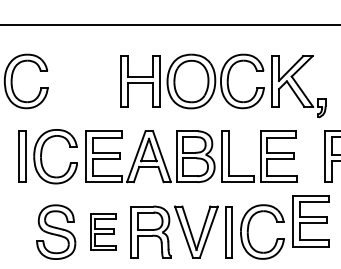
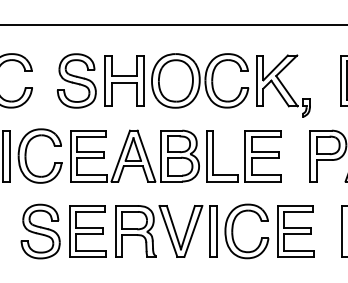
part: (92, 81) -> (76, 80), added
part: (311, 221) -> (295, 231), moved
part: (103, 232) -> (87, 231), size x1.43

